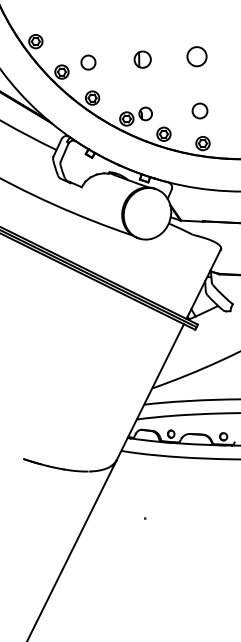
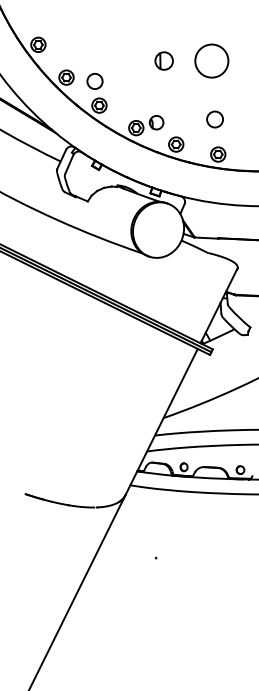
circle: (196, 56) -> (211, 60), size x1.6
part: (142, 59) -> (163, 60), moved
circle: (88, 62) -> (95, 81), moved

